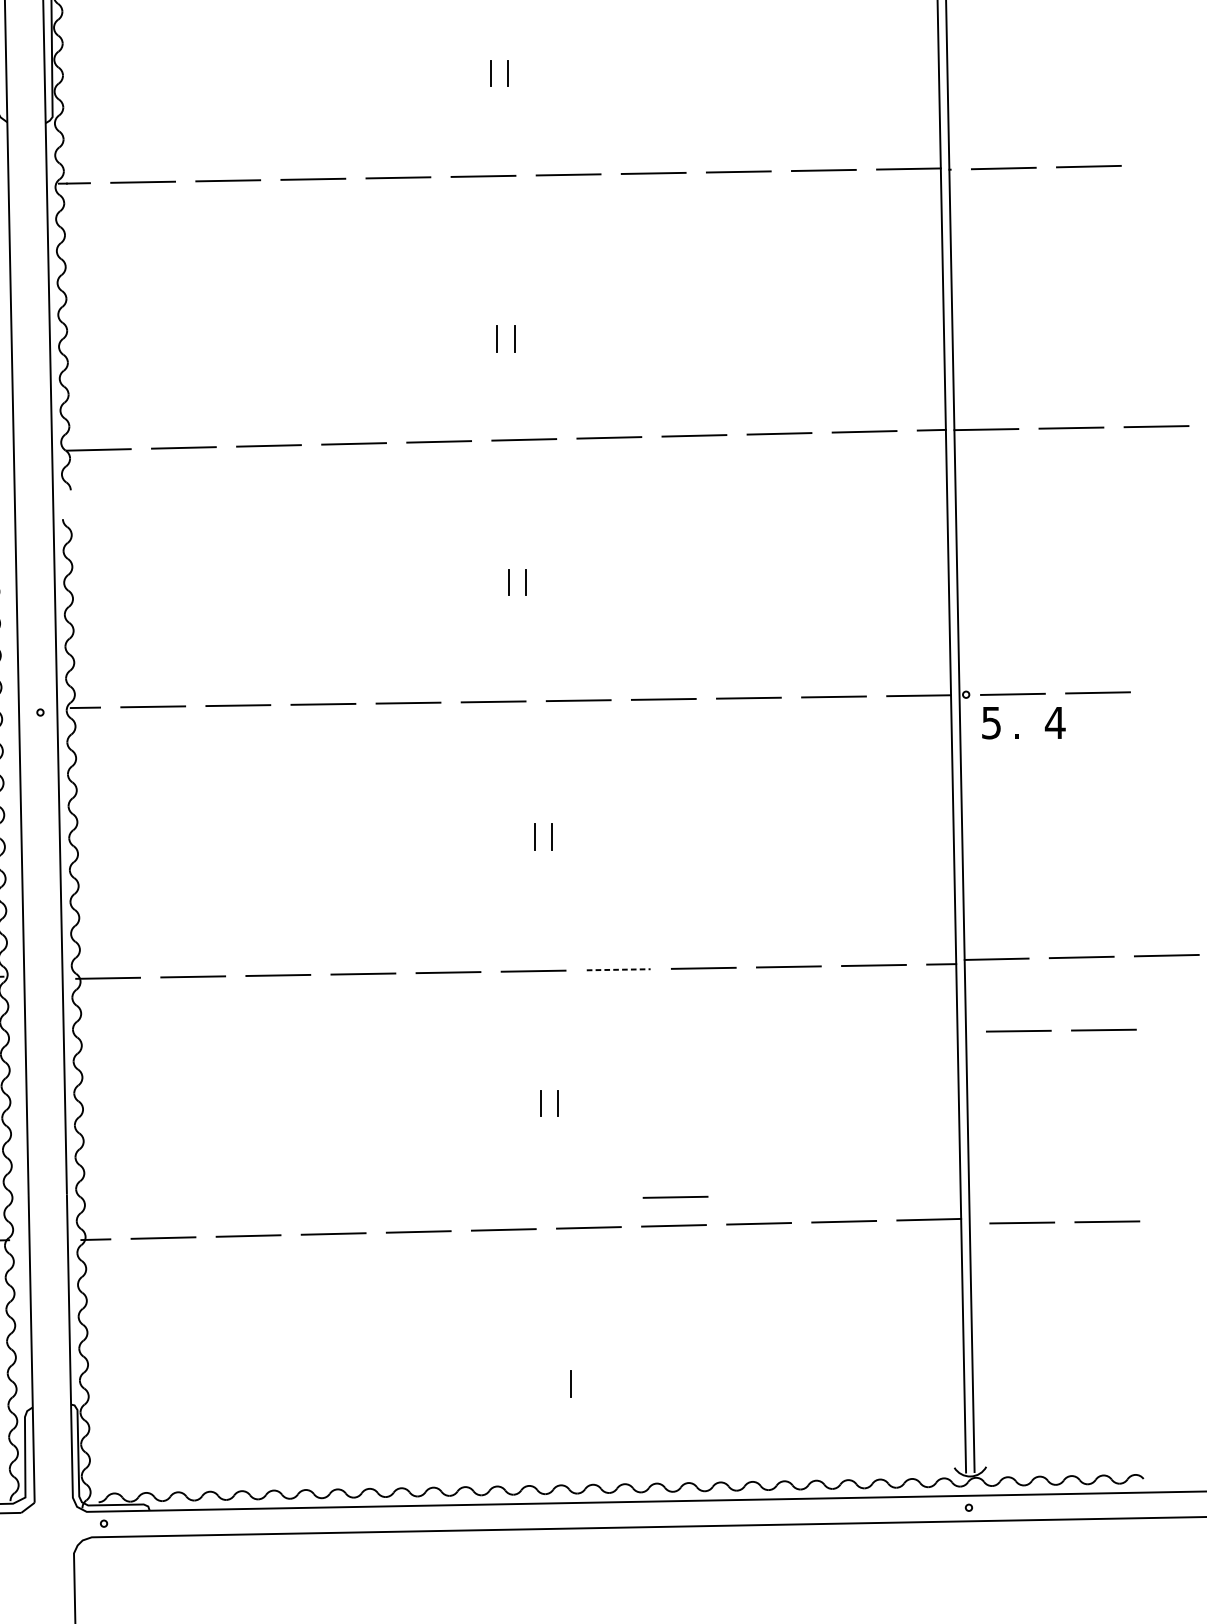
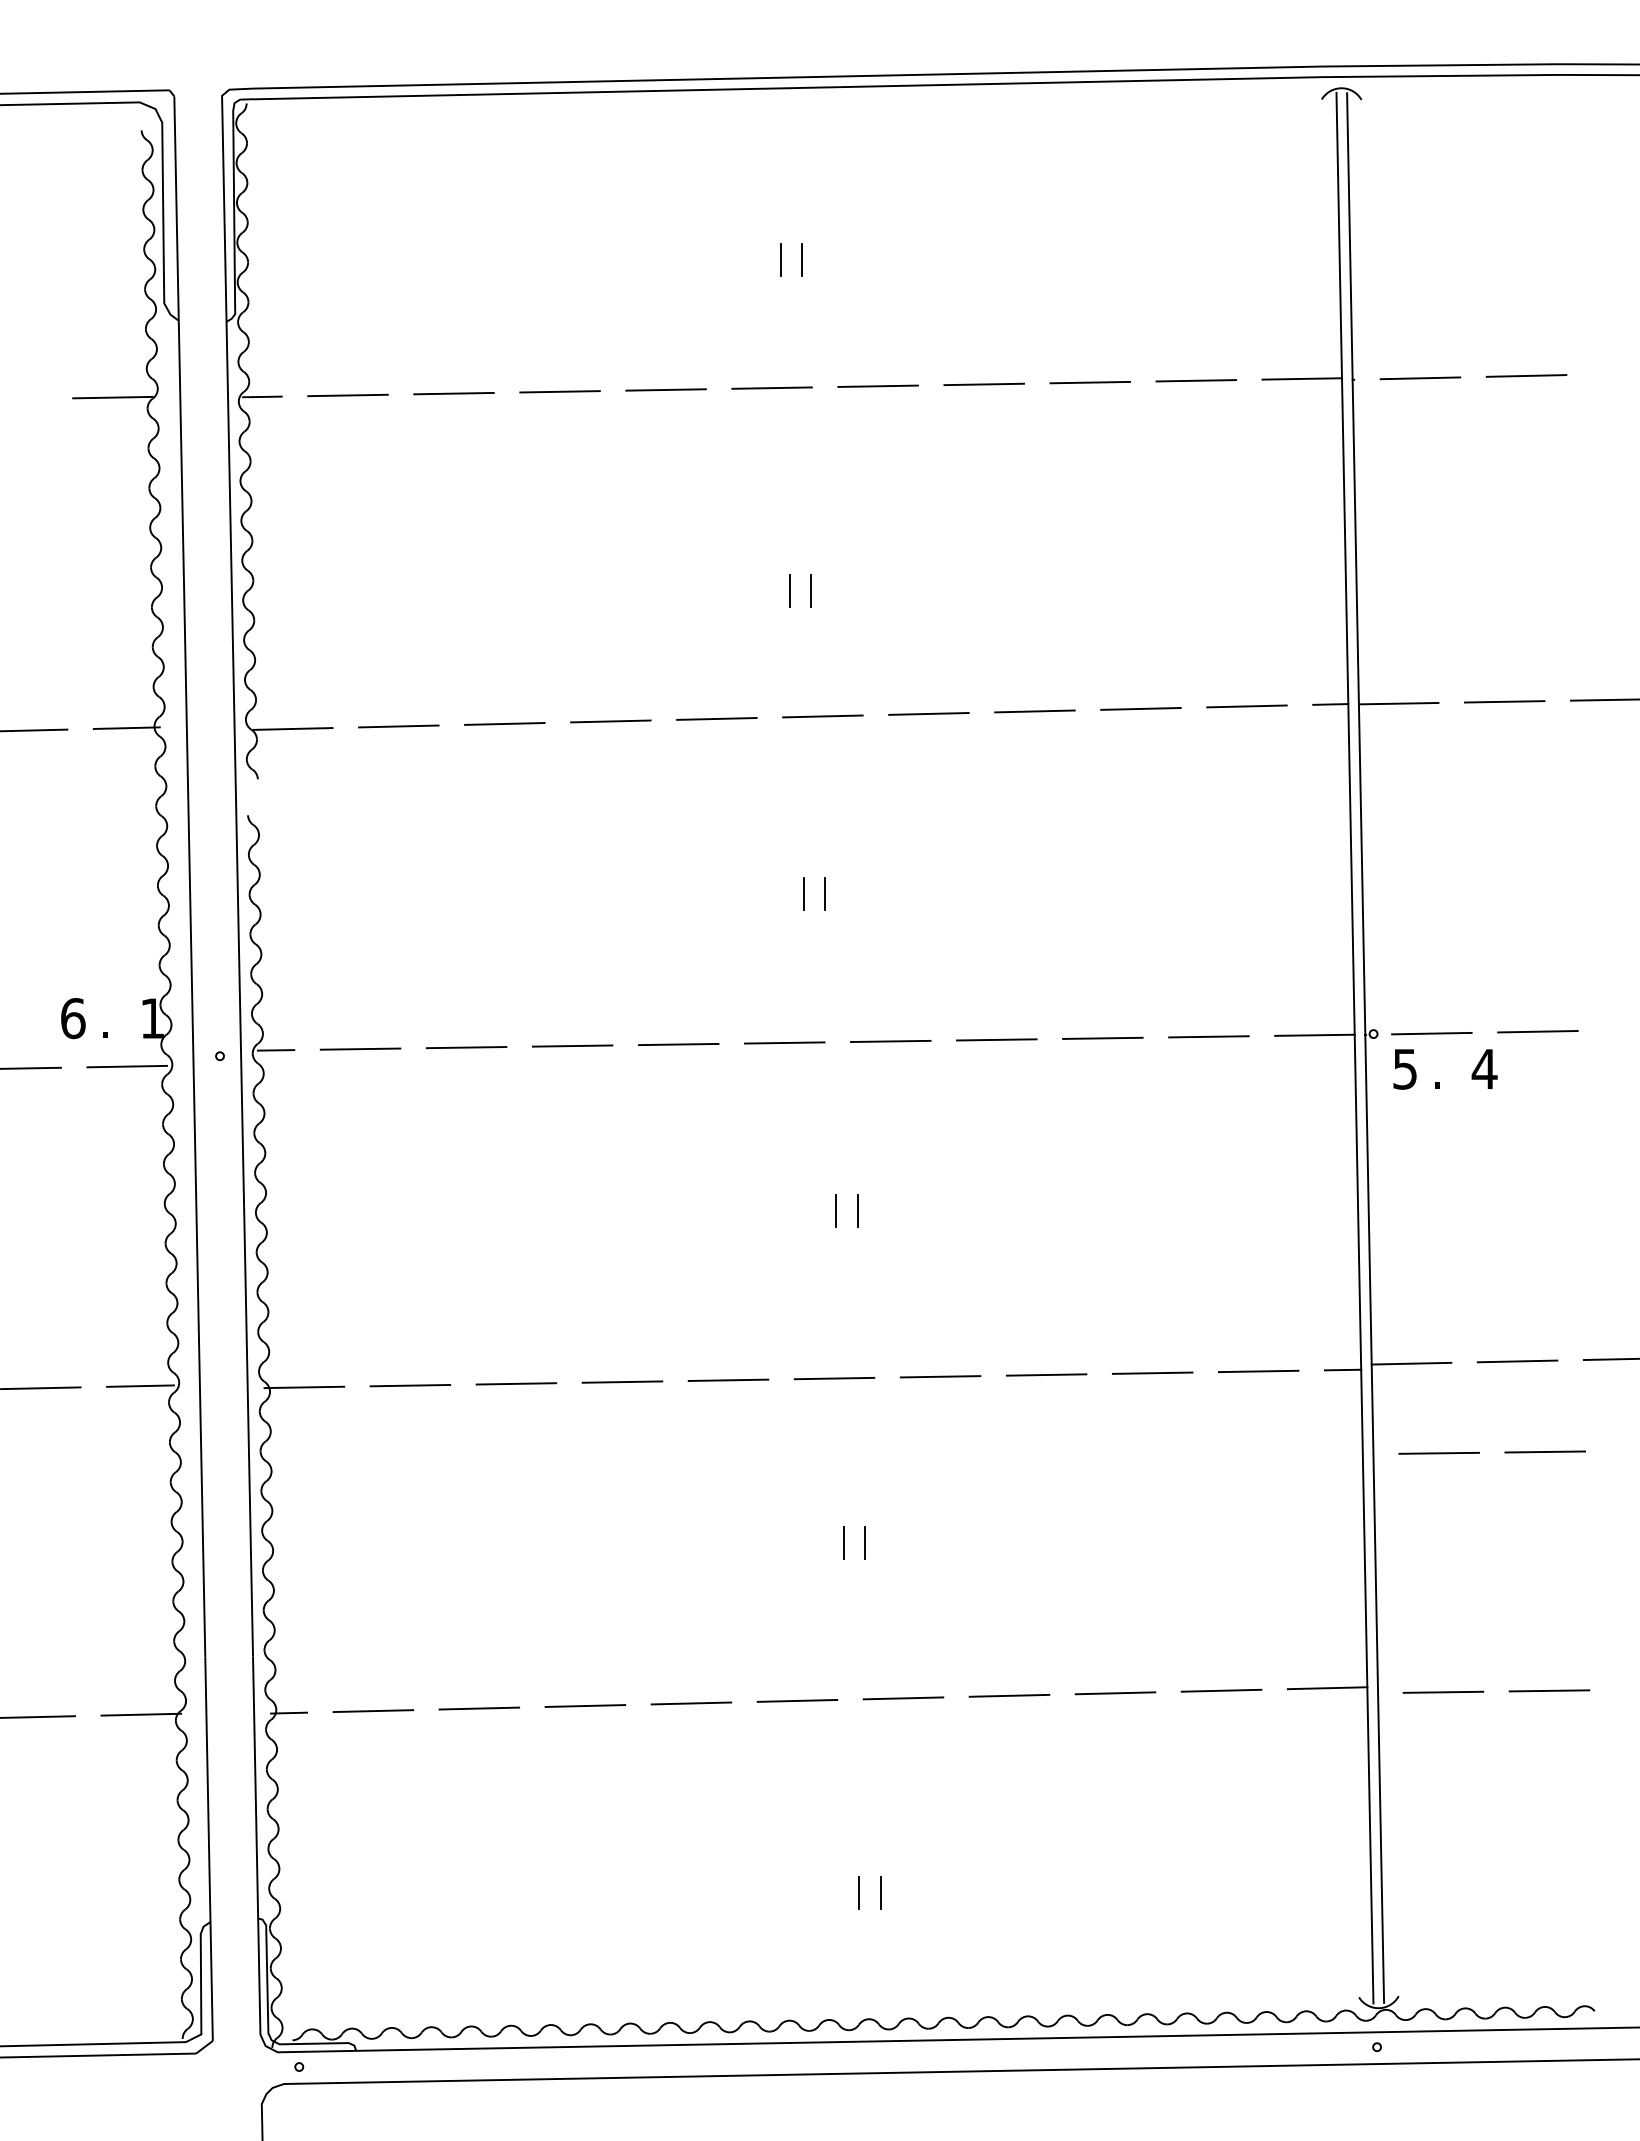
line: (618, 969) -> (940, 1376), dashed -> solid
line: (675, 1196) -> (1011, 1659), removed
line: (552, 1383) -> (858, 1892), added

